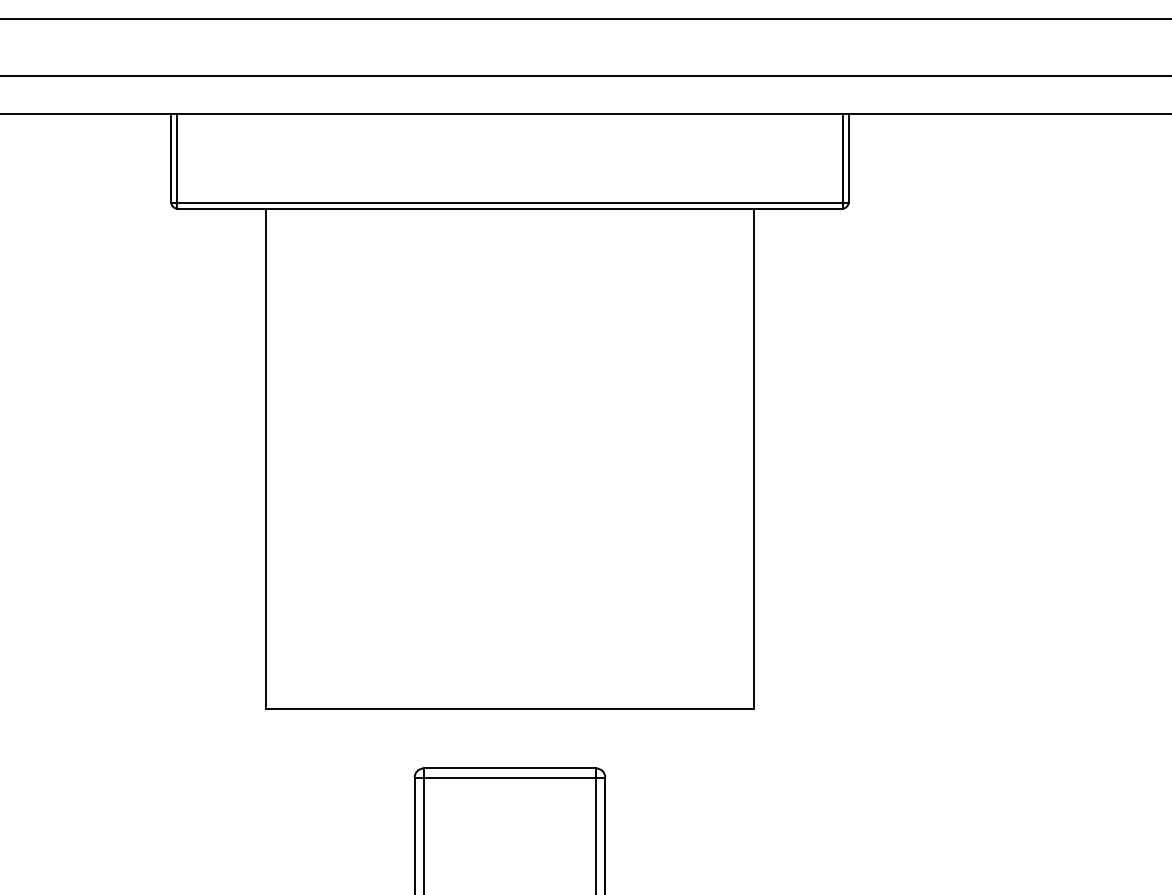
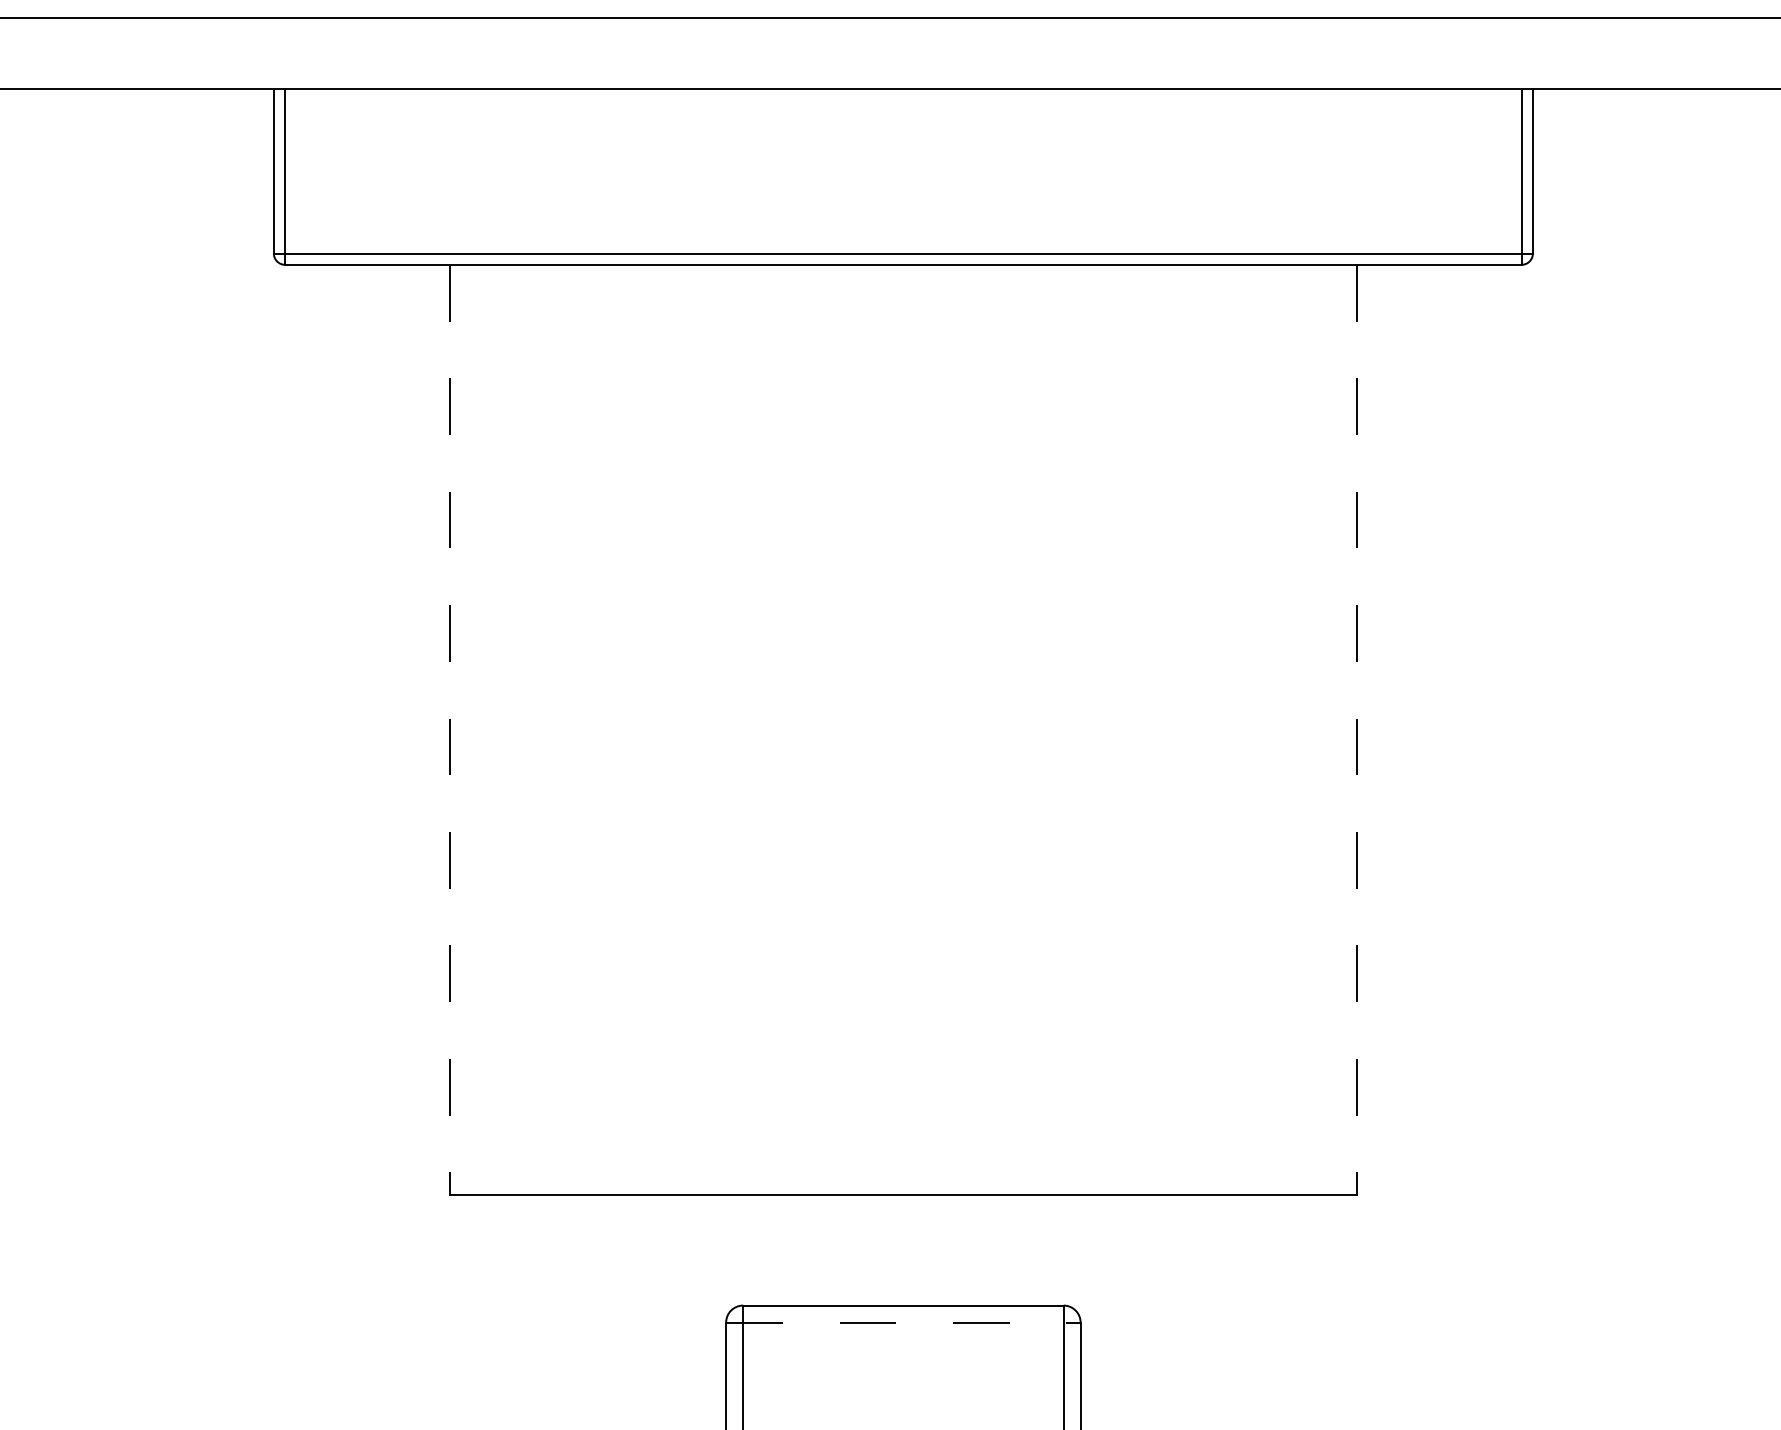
line: (265, 459) -> (448, 731), solid -> dashed
line: (754, 459) -> (1357, 731), solid -> dashed
line: (510, 777) -> (904, 1322), solid -> dashed

